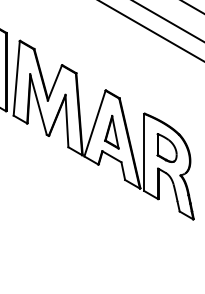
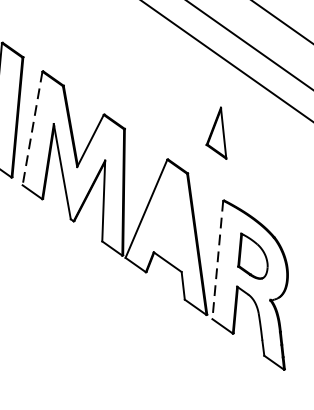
line: (16, 78) -> (32, 128), solid -> dashed
part: (111, 132) -> (217, 133), moved
line: (144, 152) -> (218, 260), solid -> dashed

